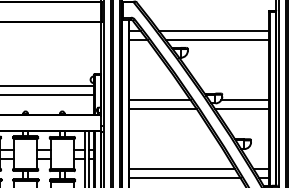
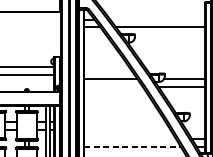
line: (214, 30) -> (158, 19), removed
line: (162, 109) -> (113, 87), removed
line: (182, 169) -> (130, 139), removed
line: (184, 178) -> (132, 146), solid -> dashed

